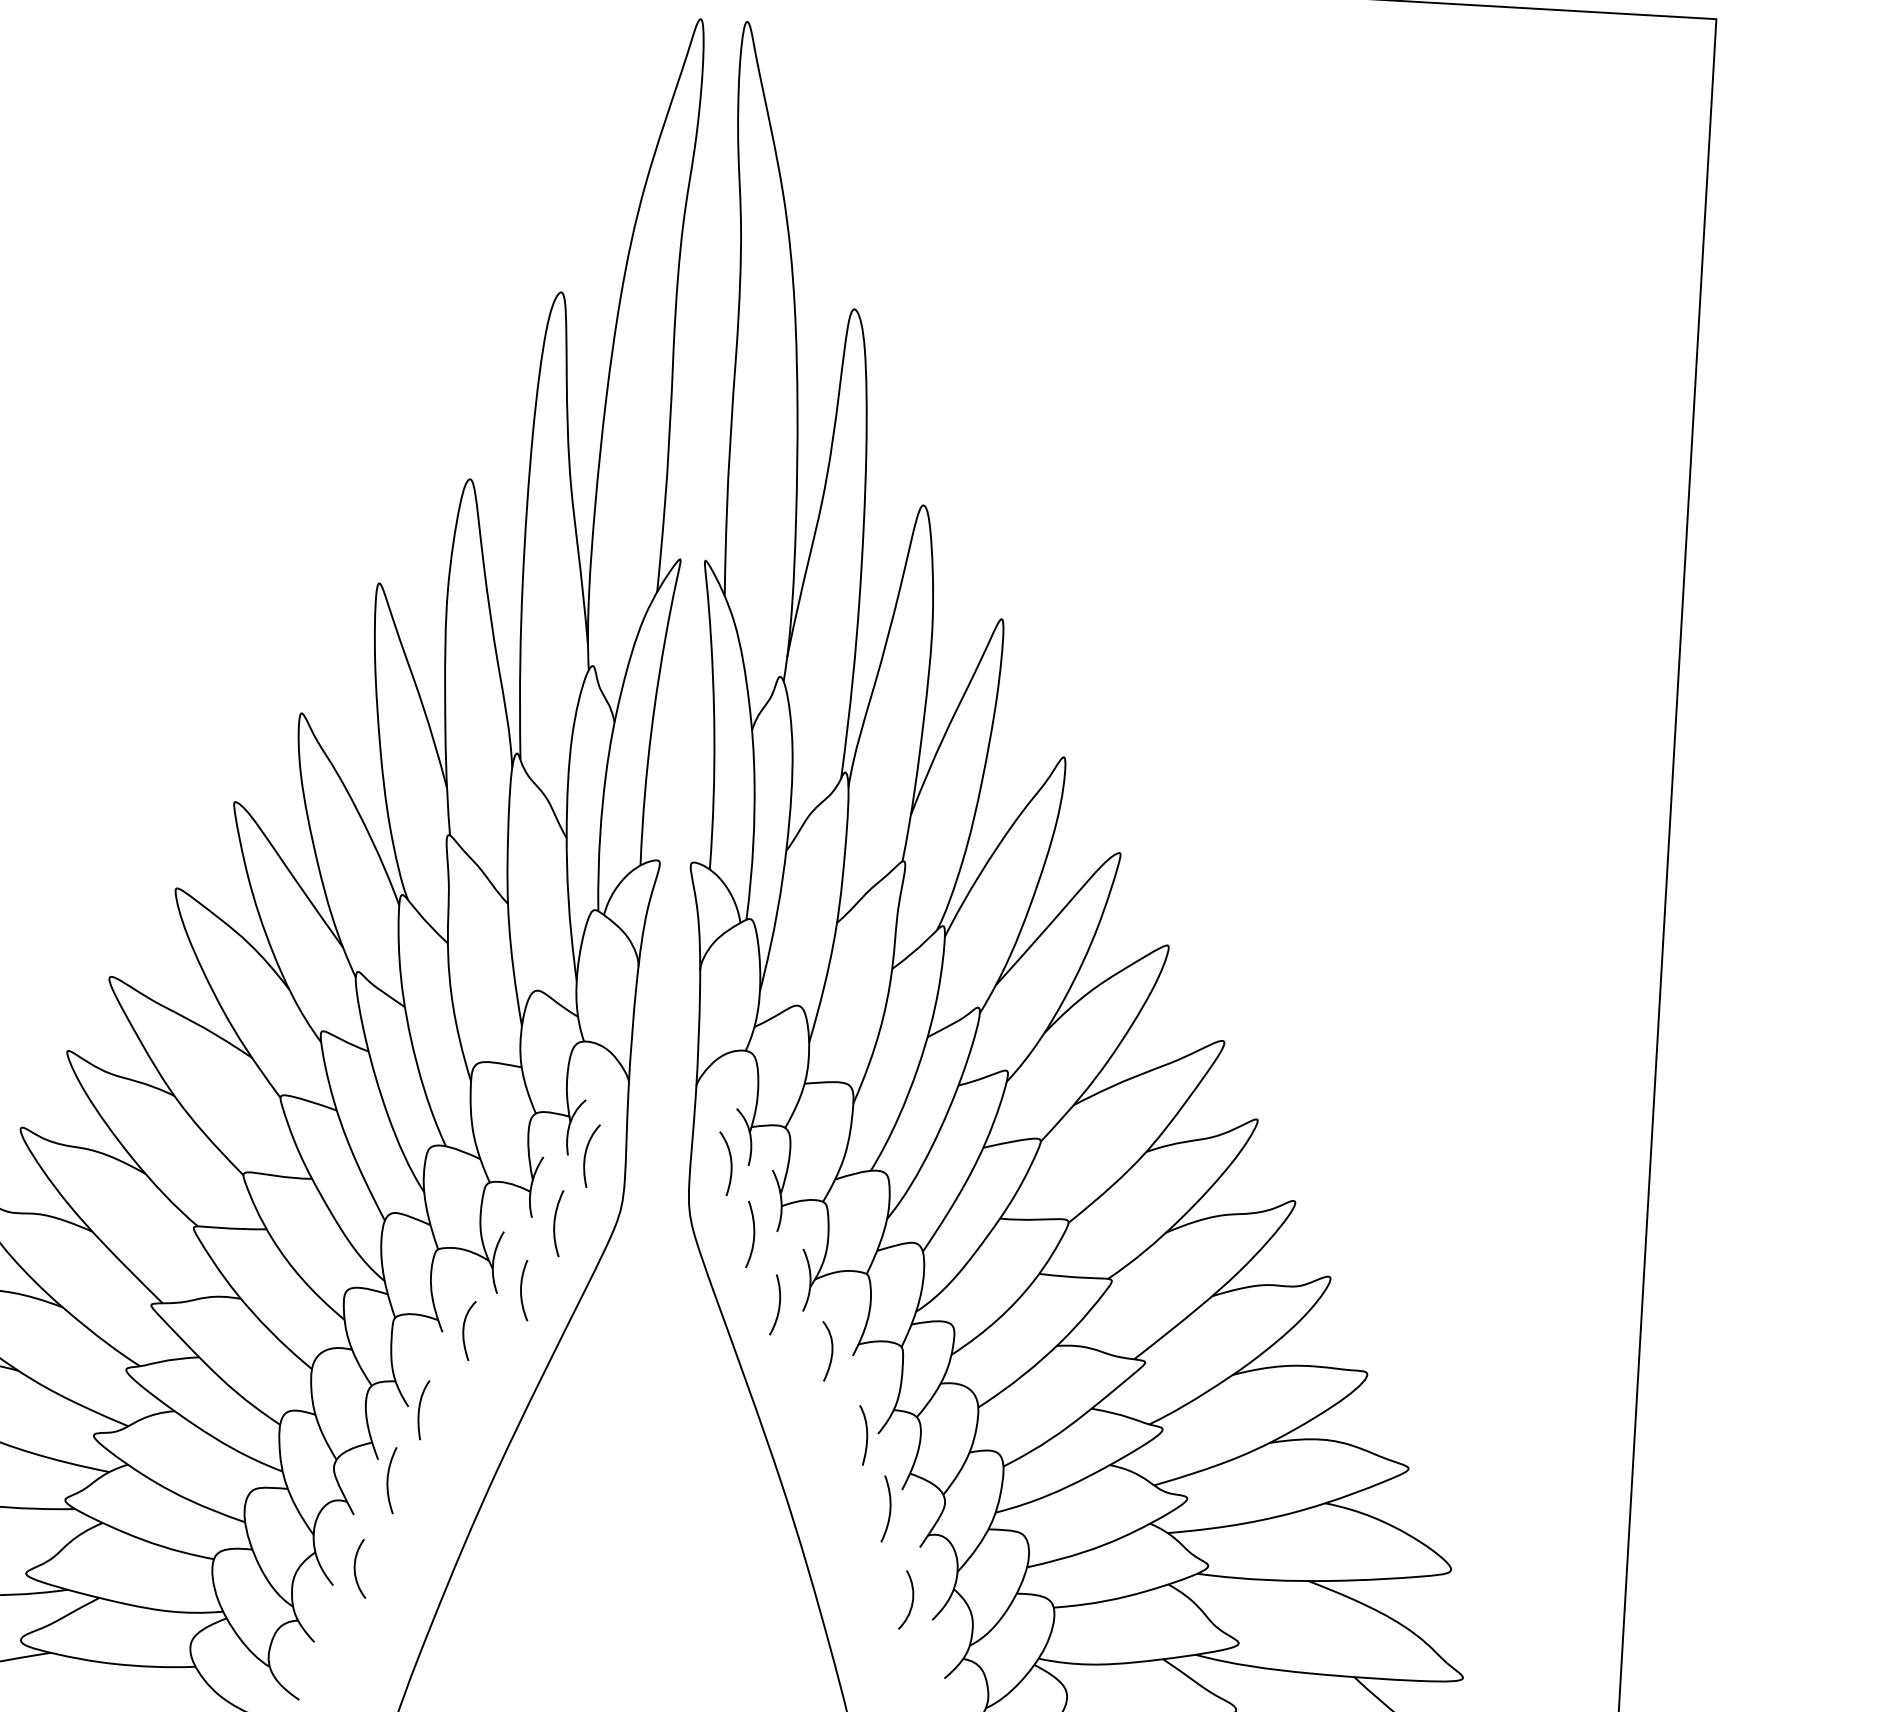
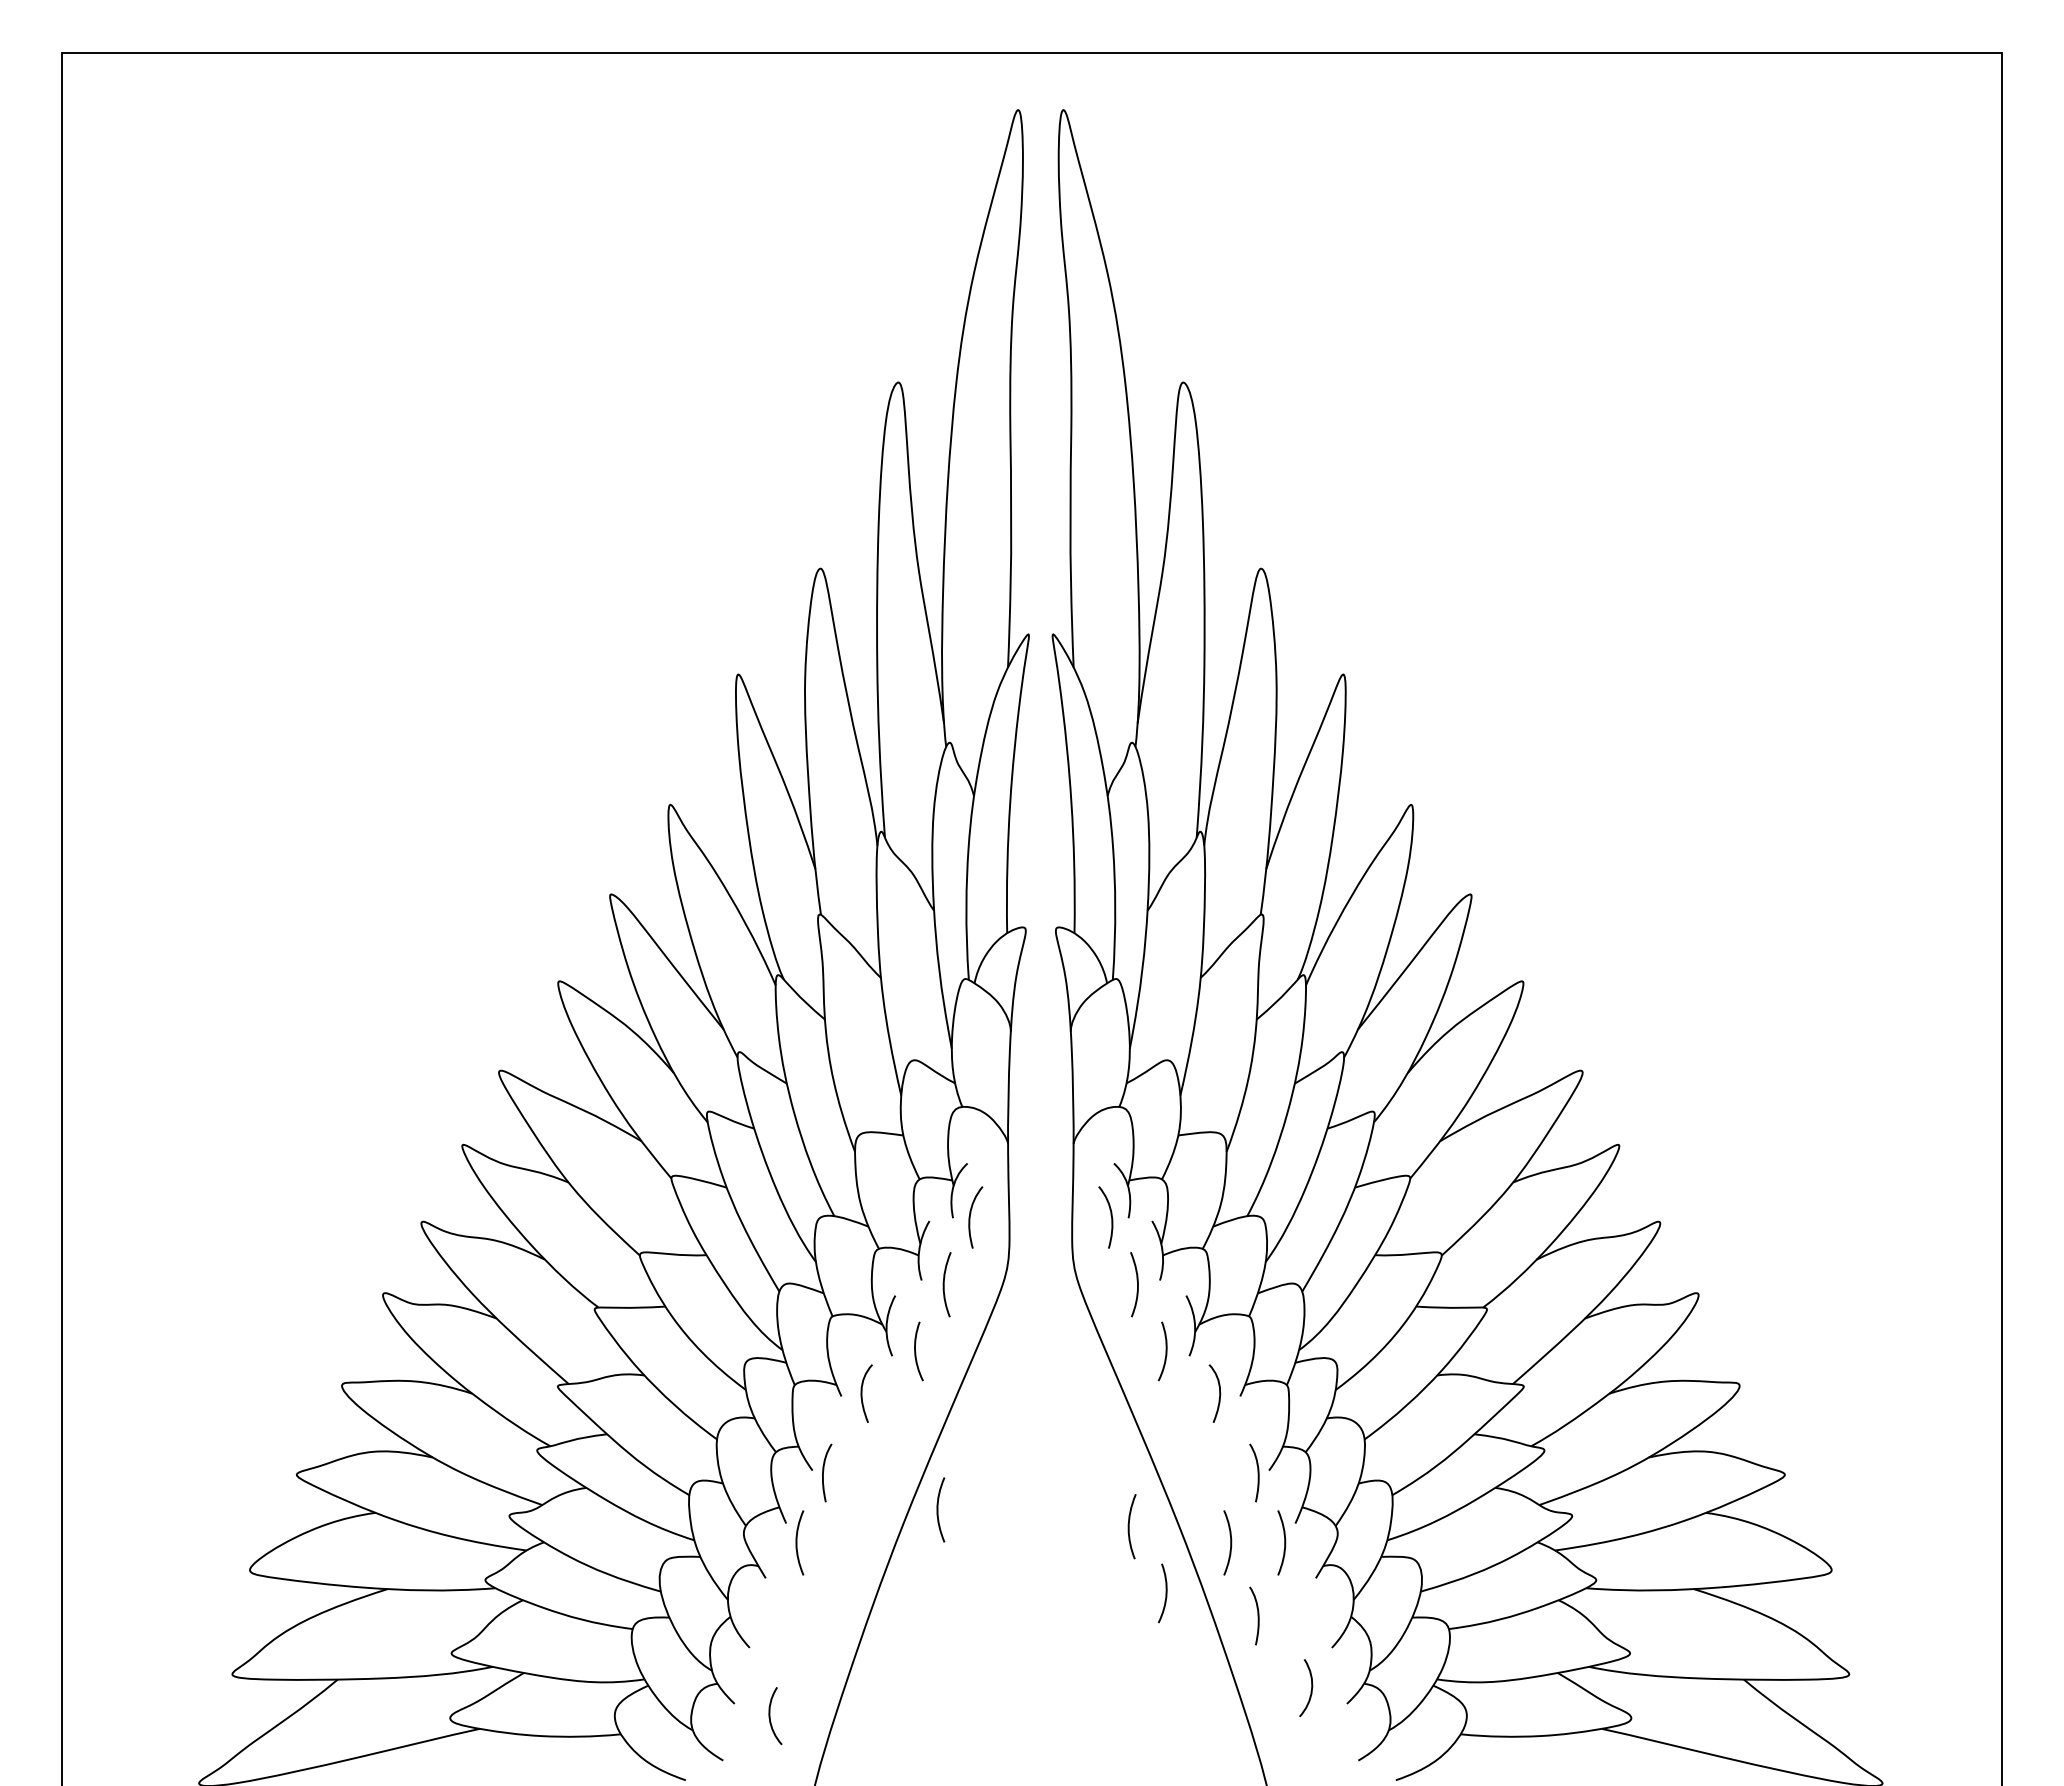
curve: (535, 1454) -> (938, 1509), added
curve: (731, 1483) -> (1129, 1526), added
curve: (834, 1505) -> (1230, 1542), added
curve: (764, 1554) -> (1165, 1593), added
curve: (355, 1568) -> (770, 1716), moved
curve: (857, 1582) -> (1257, 1615), added
curve: (911, 1602) -> (1310, 1690), moved

